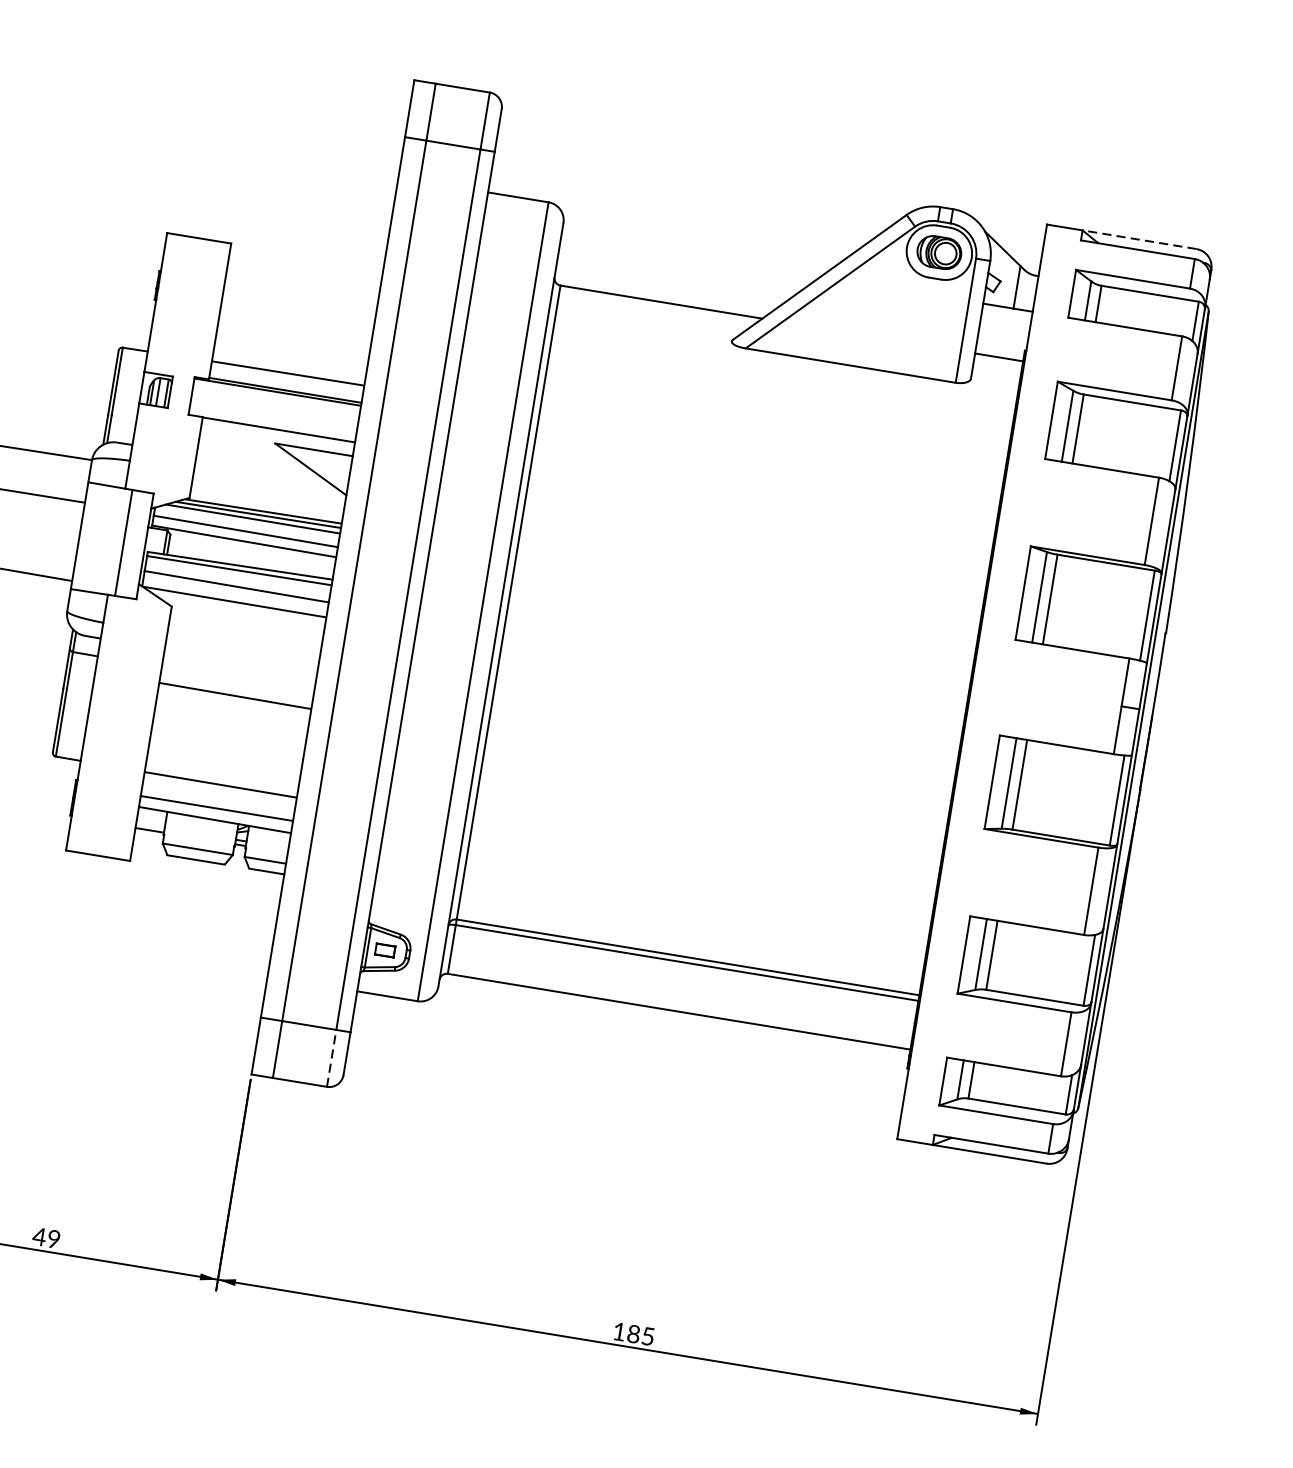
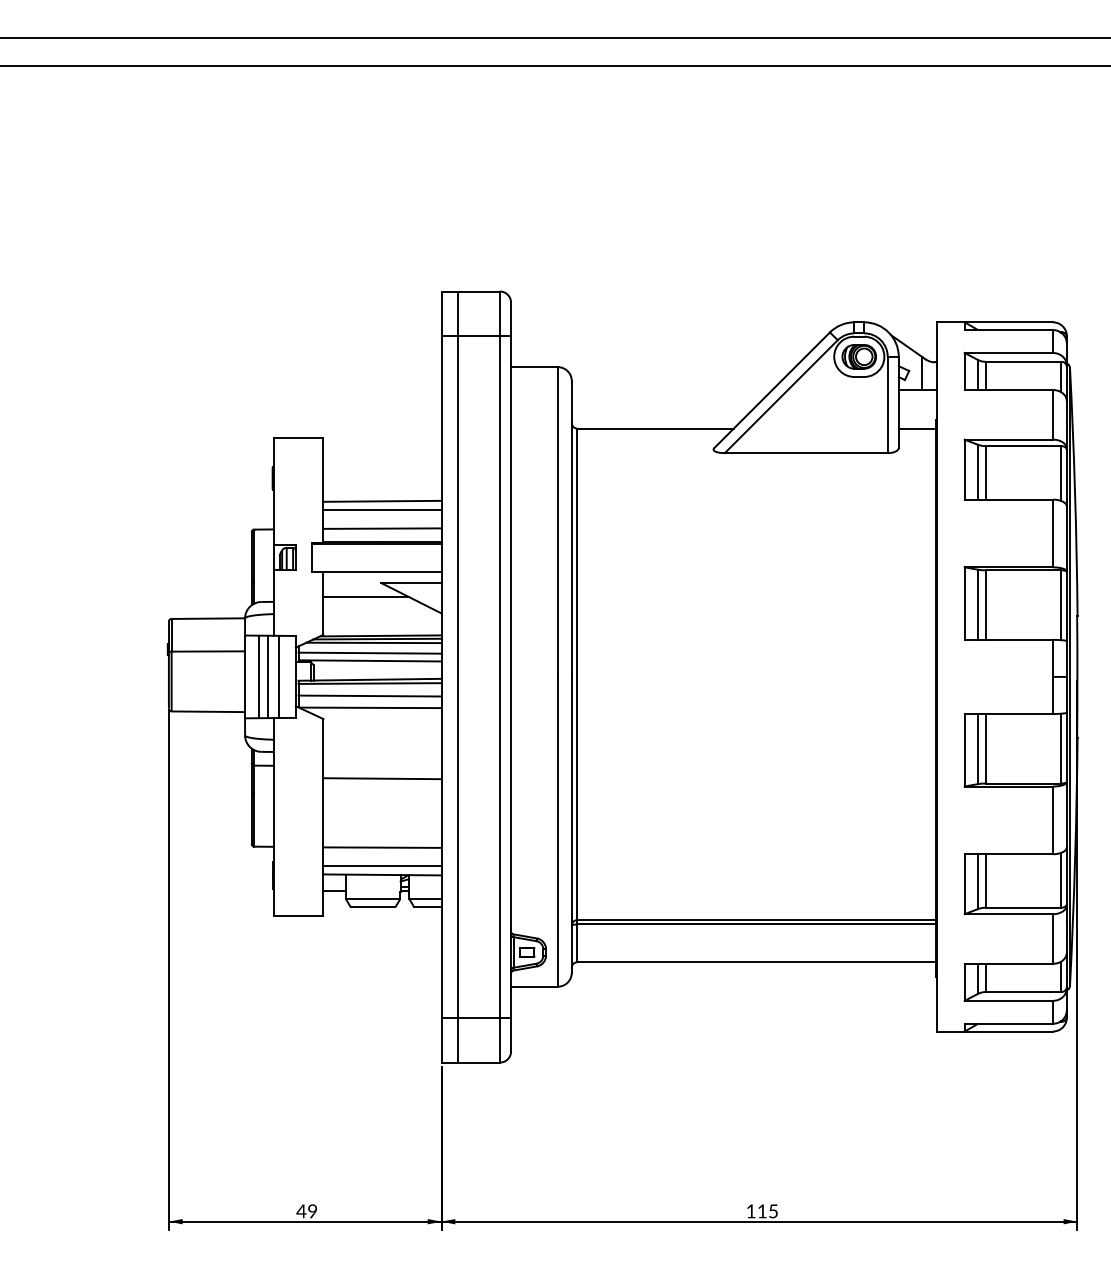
line: (1139, 239) -> (1008, 322), dashed -> solid
line: (294, 337) -> (382, 500), added
line: (292, 350) -> (382, 510), added
line: (251, 457) -> (365, 596), added
line: (97, 537) -> (258, 676), added
line: (109, 540) -> (268, 676), added
line: (332, 1057) -> (500, 1039), dashed -> solid
text: (632, 1334) -> (761, 1211), 185 -> 115

